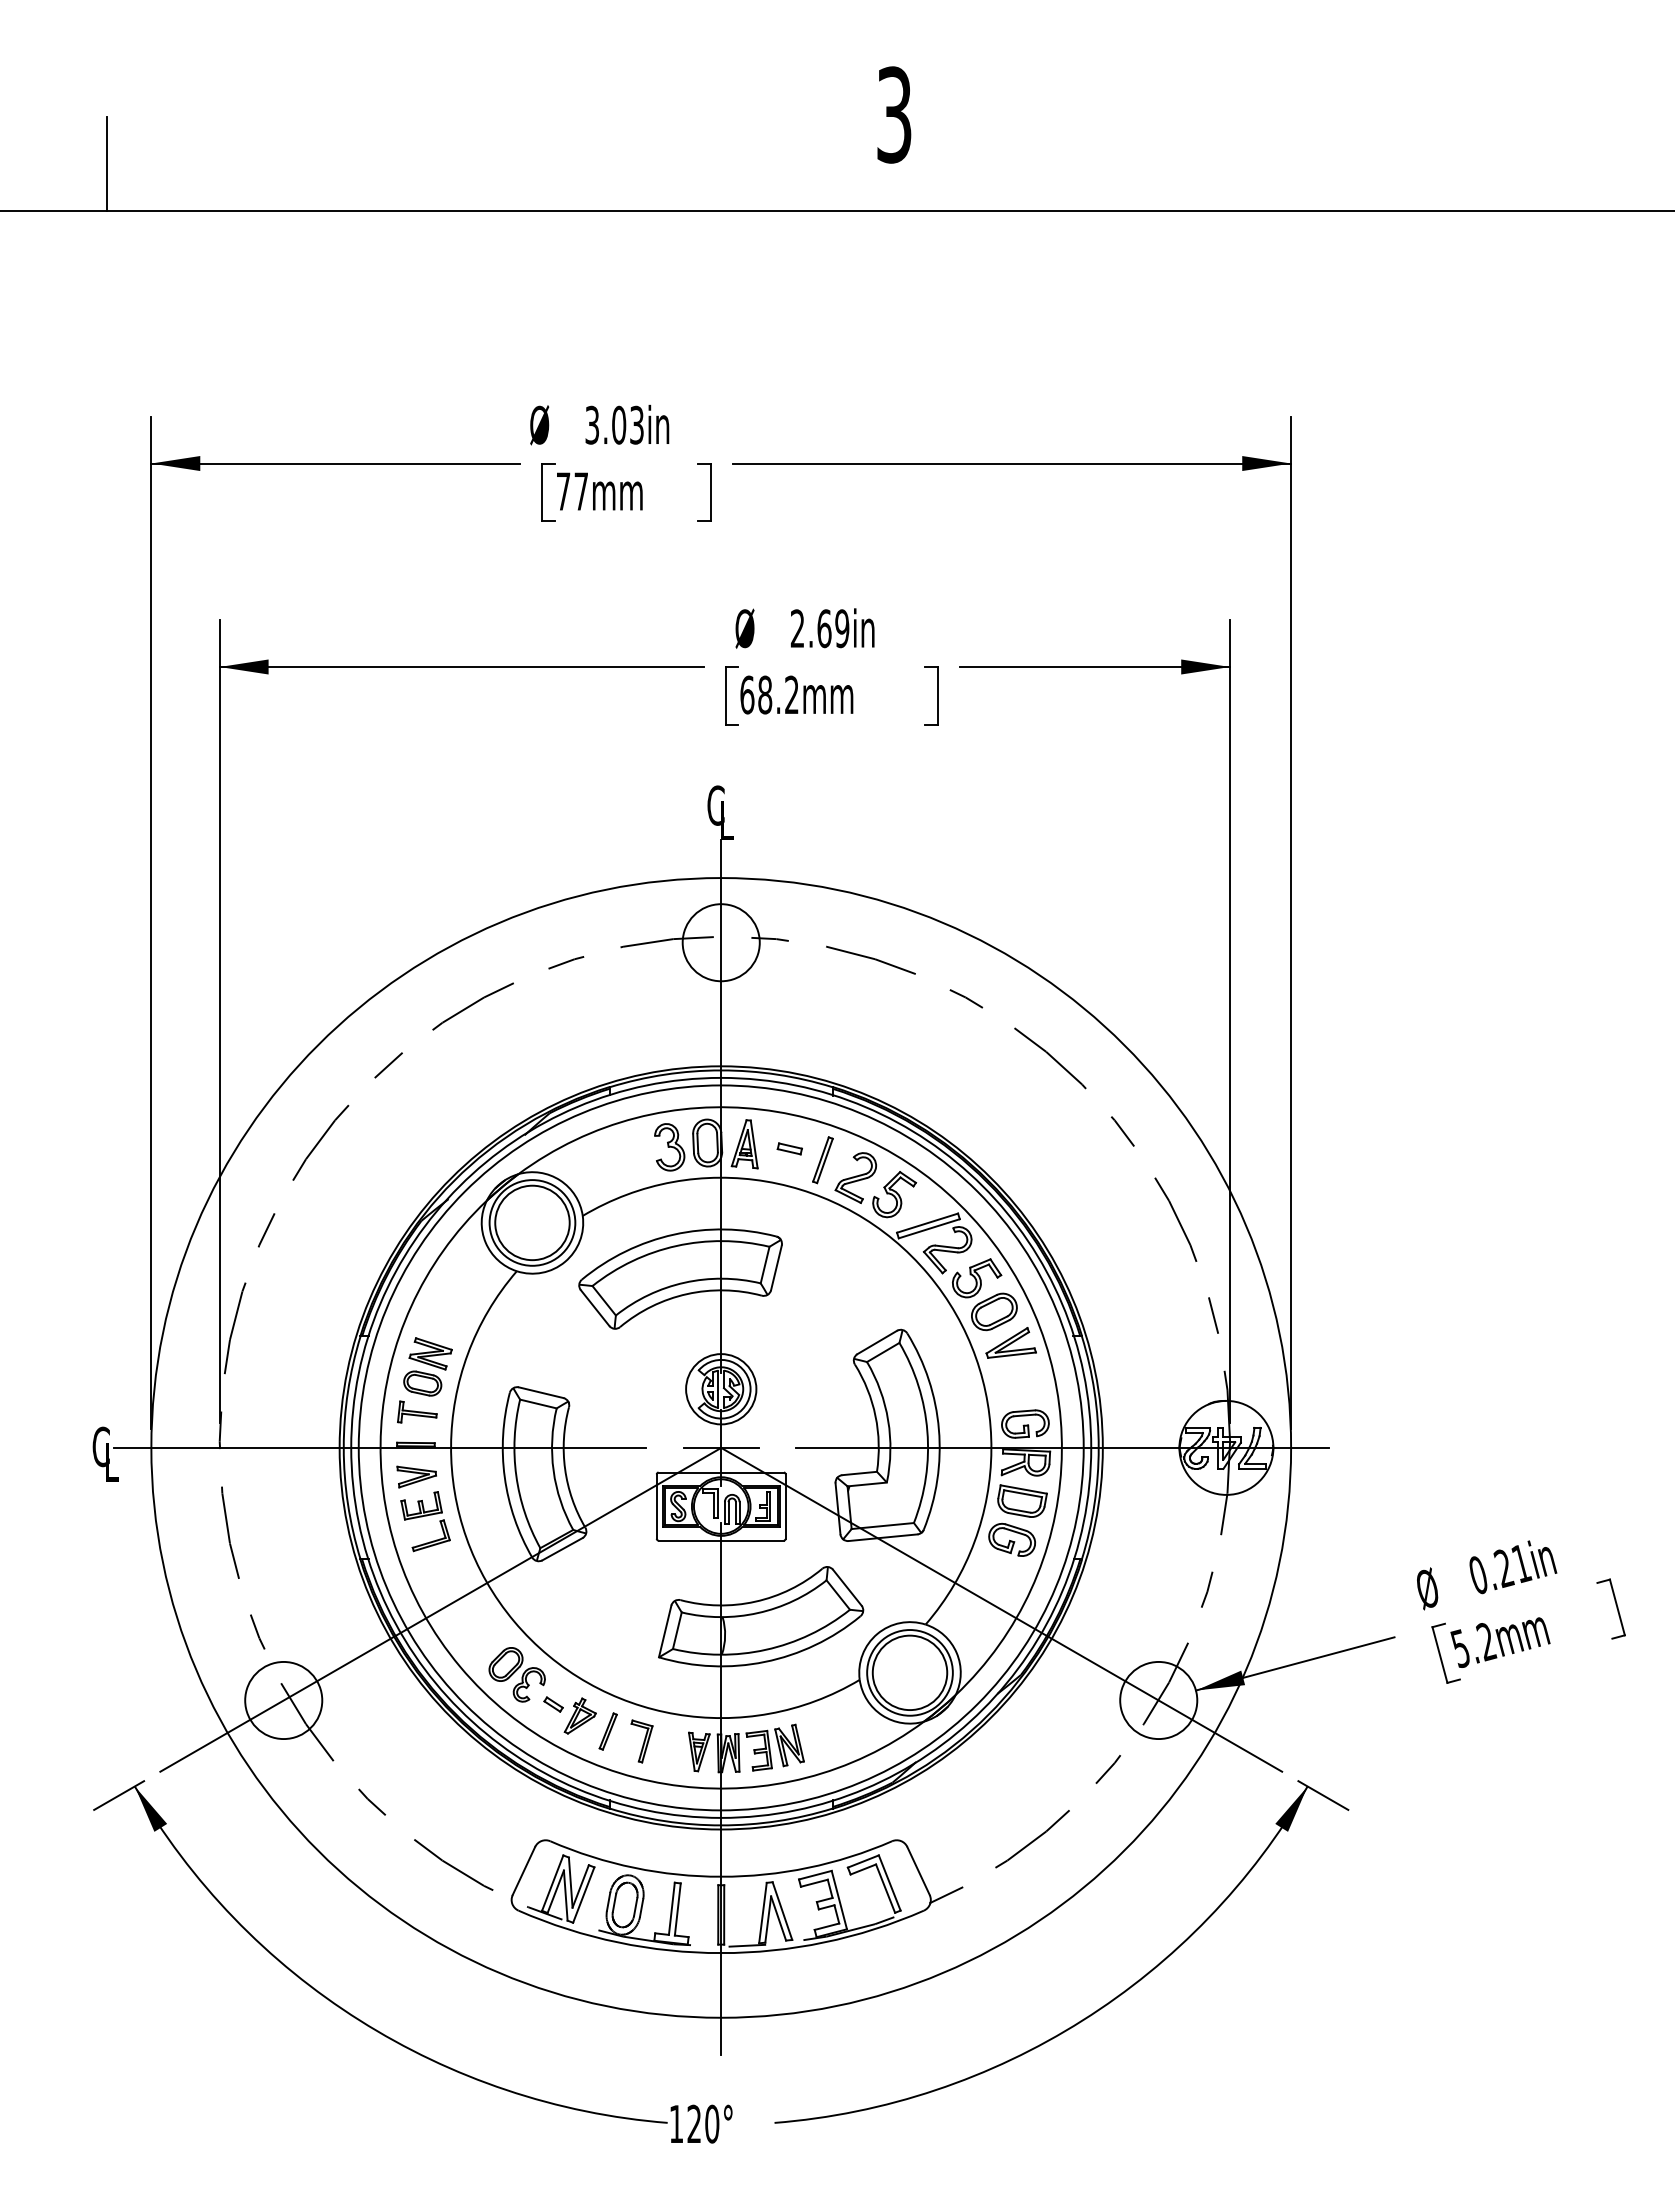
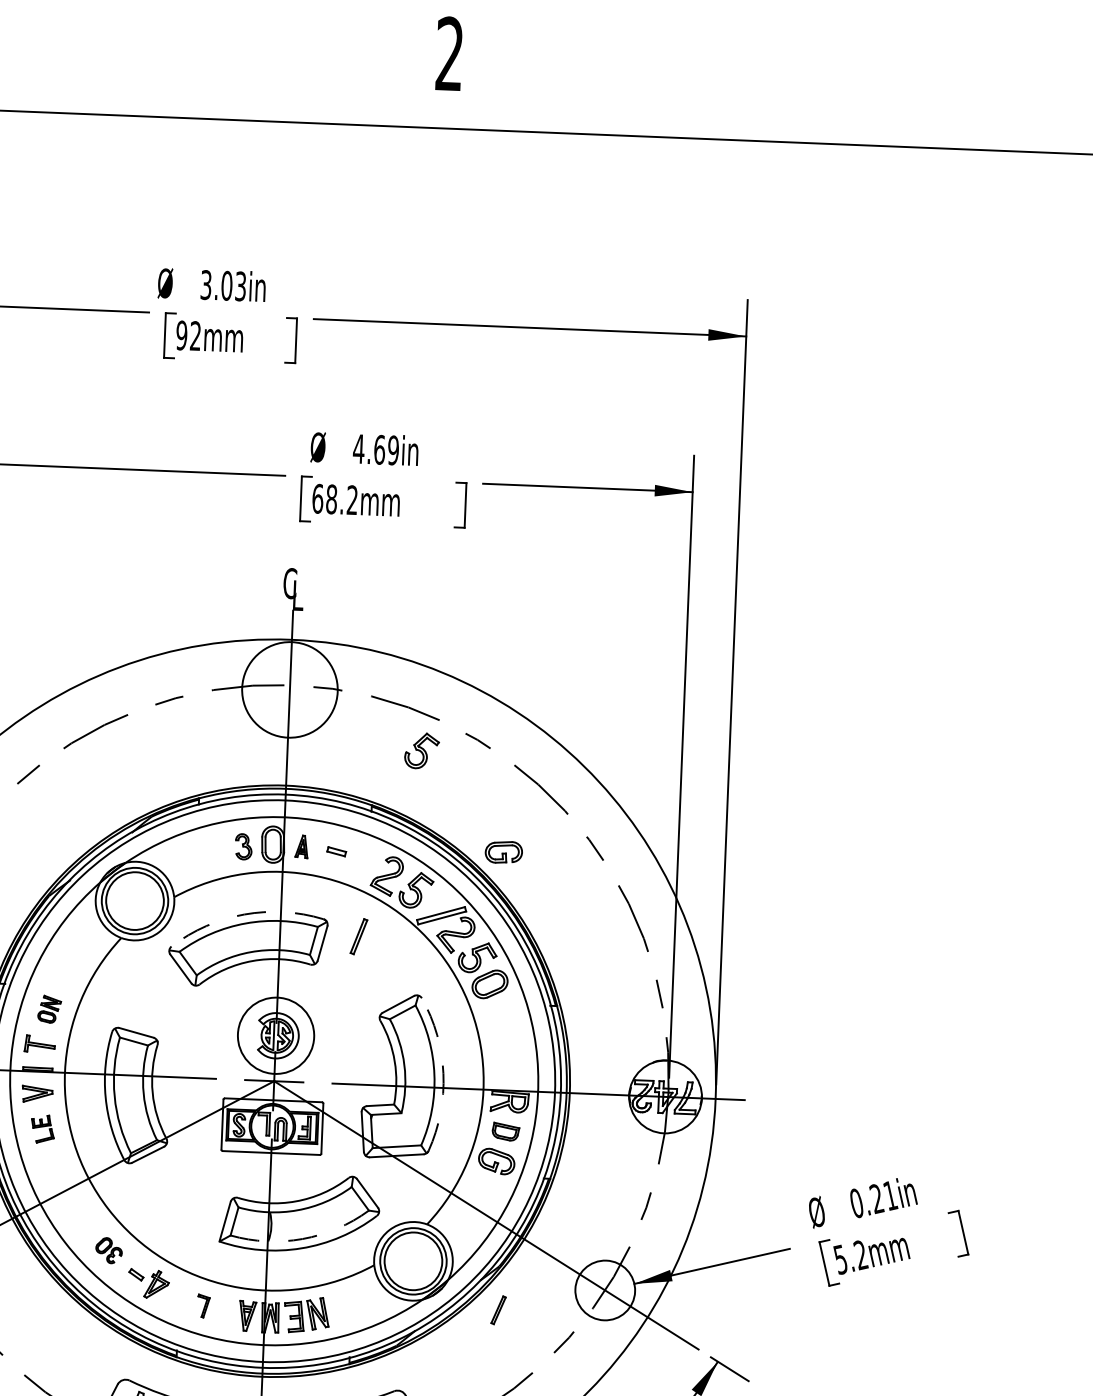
text: (894, 114) -> (449, 53), 3 -> 2
text: (571, 491) -> (188, 335), 77mm -> 92mm
text: (797, 628) -> (358, 448), 2.69in -> 4.69in
circle: (720, 942) -> (289, 689), size x1.6
part: (894, 1014) -> (421, 750), added
part: (744, 1144) -> (301, 846), size x0.6
part: (669, 1147) -> (243, 846), size x0.7
part: (822, 1160) -> (358, 936), moved
arc: (673, 1234) -> (243, 914), solid -> dashed
part: (1010, 1342) -> (501, 1008), removed
part: (427, 1366) -> (49, 1009), size x0.6
circle: (721, 1389) -> (276, 1035), size x1.4
part: (1025, 1423) -> (503, 851), moved
arc: (938, 1429) -> (443, 1073), solid -> dashed
part: (1022, 1500) -> (505, 1131), size x0.7
part: (425, 1521) -> (42, 1129), size x0.6
arc: (766, 1649) -> (303, 1238), solid -> dashed
part: (516, 1674) -> (108, 1250), size x0.6
part: (607, 1731) -> (497, 1310), moved
part: (641, 1741) -> (203, 1306), size x0.7

